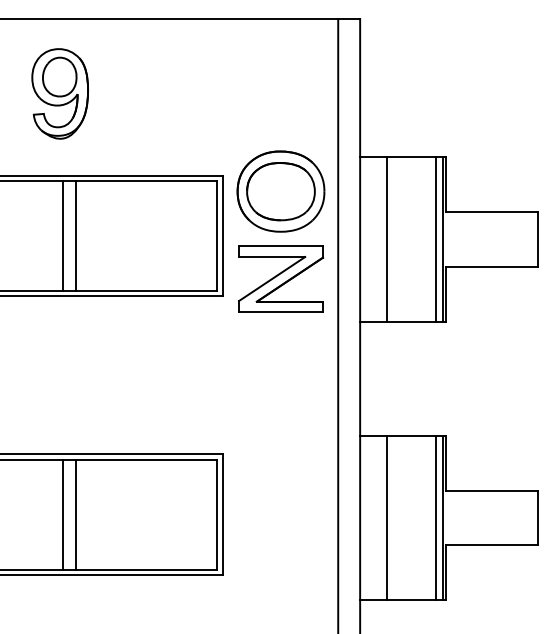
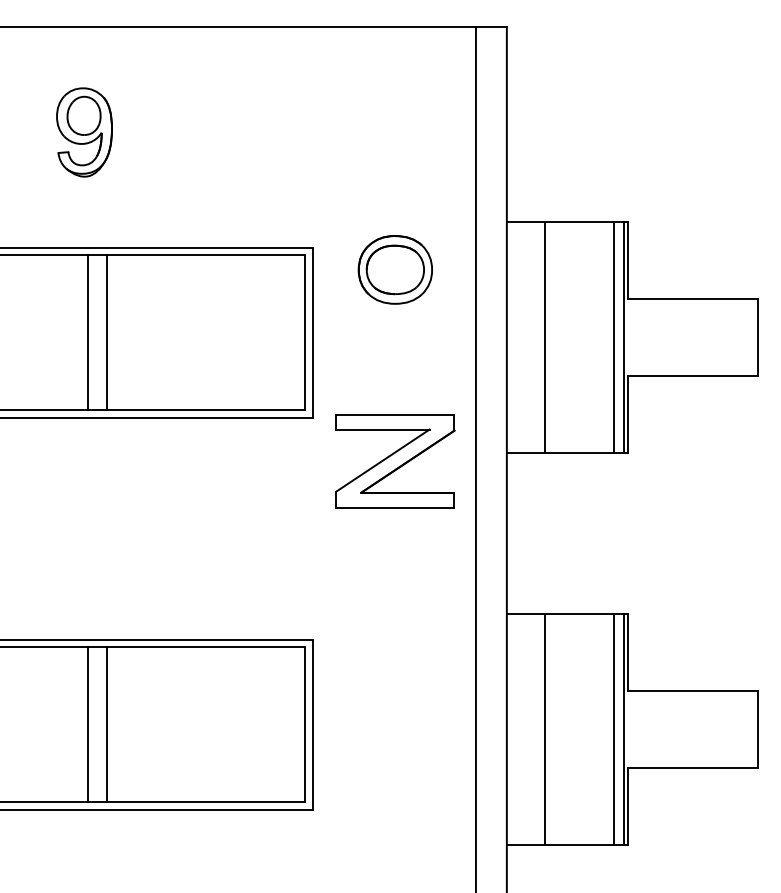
part: (59, 93) -> (83, 131), size x0.7
part: (280, 191) -> (394, 269), size x0.6
part: (280, 278) -> (394, 459), moved

